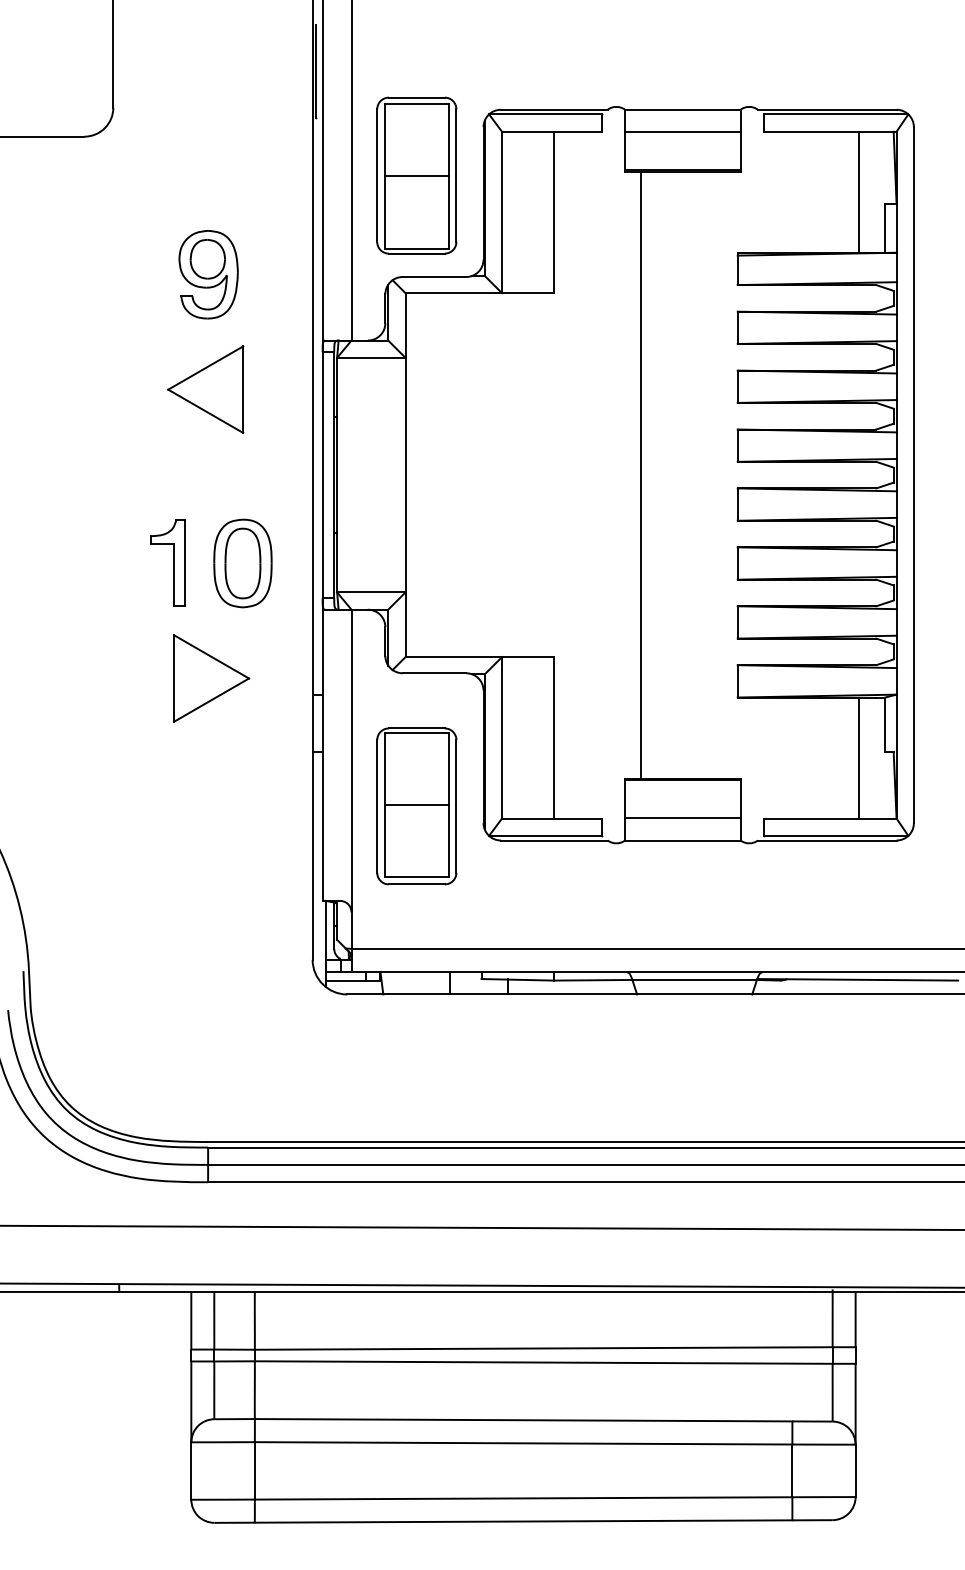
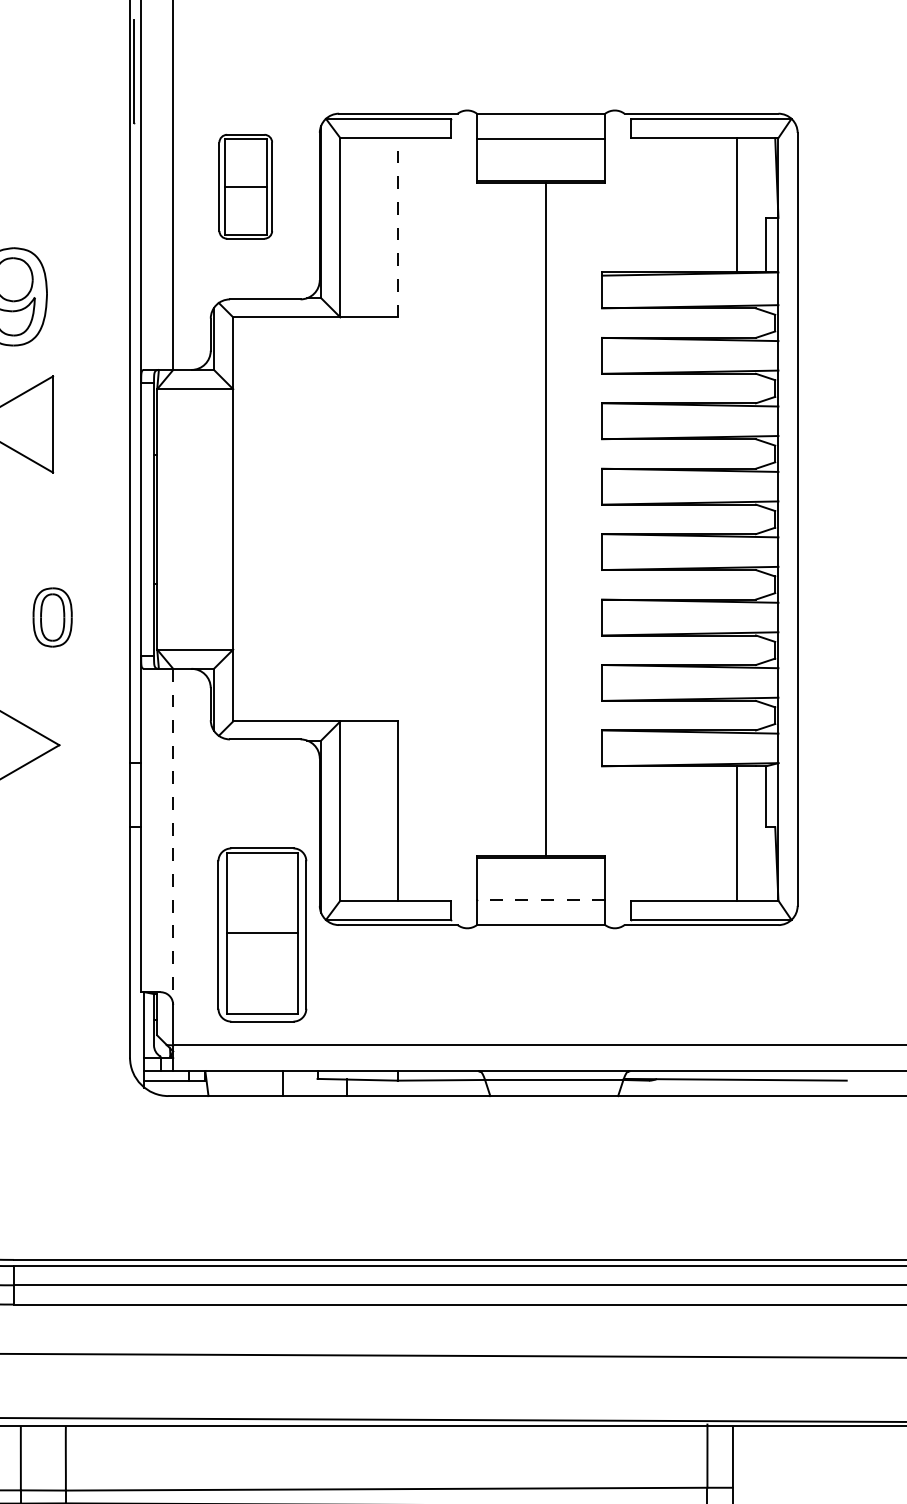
part: (416, 175) -> (245, 186), size x0.6
line: (554, 212) -> (398, 227), solid -> dashed
line: (640, 474) -> (546, 518), moved
part: (242, 563) -> (52, 617), size x0.6
line: (351, 761) -> (173, 837), solid -> dashed
part: (416, 806) -> (262, 935), moved
line: (682, 818) -> (540, 900), solid -> dashed

